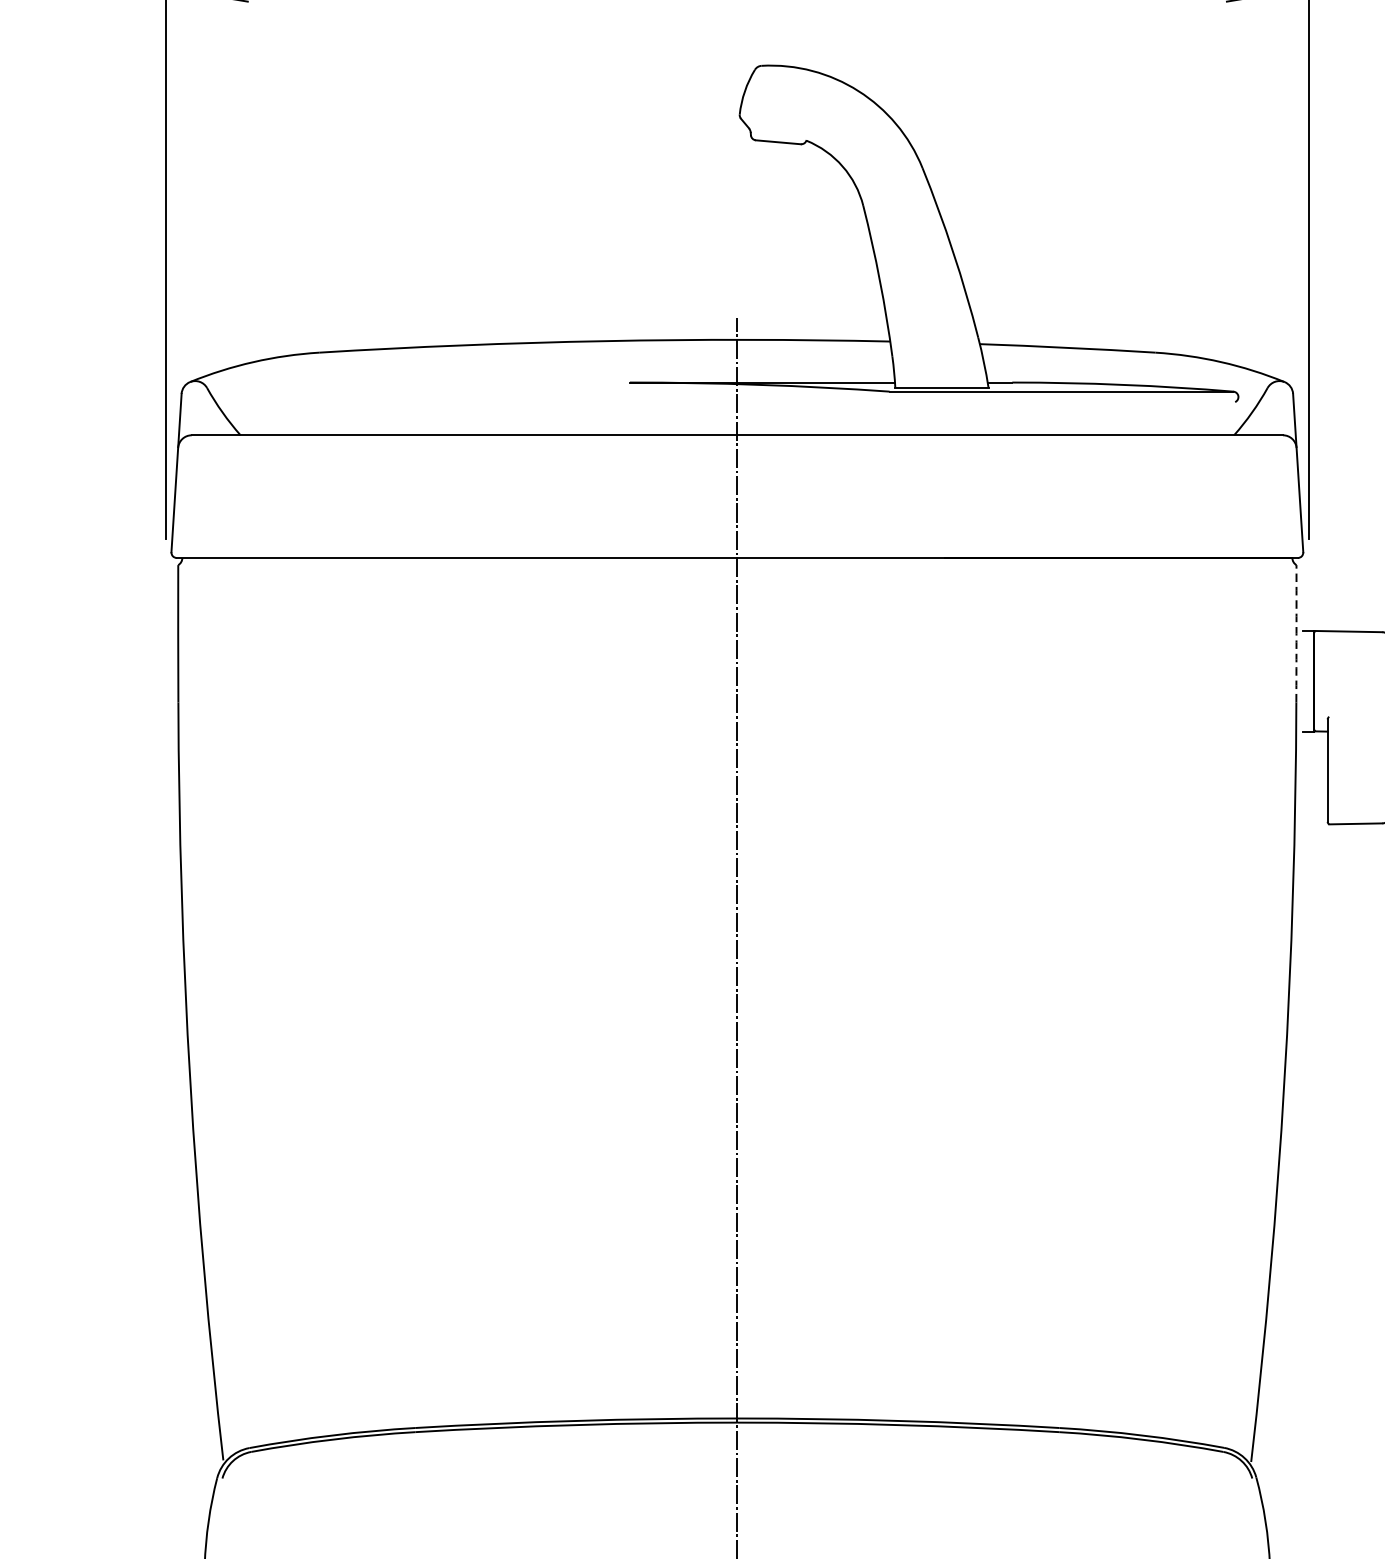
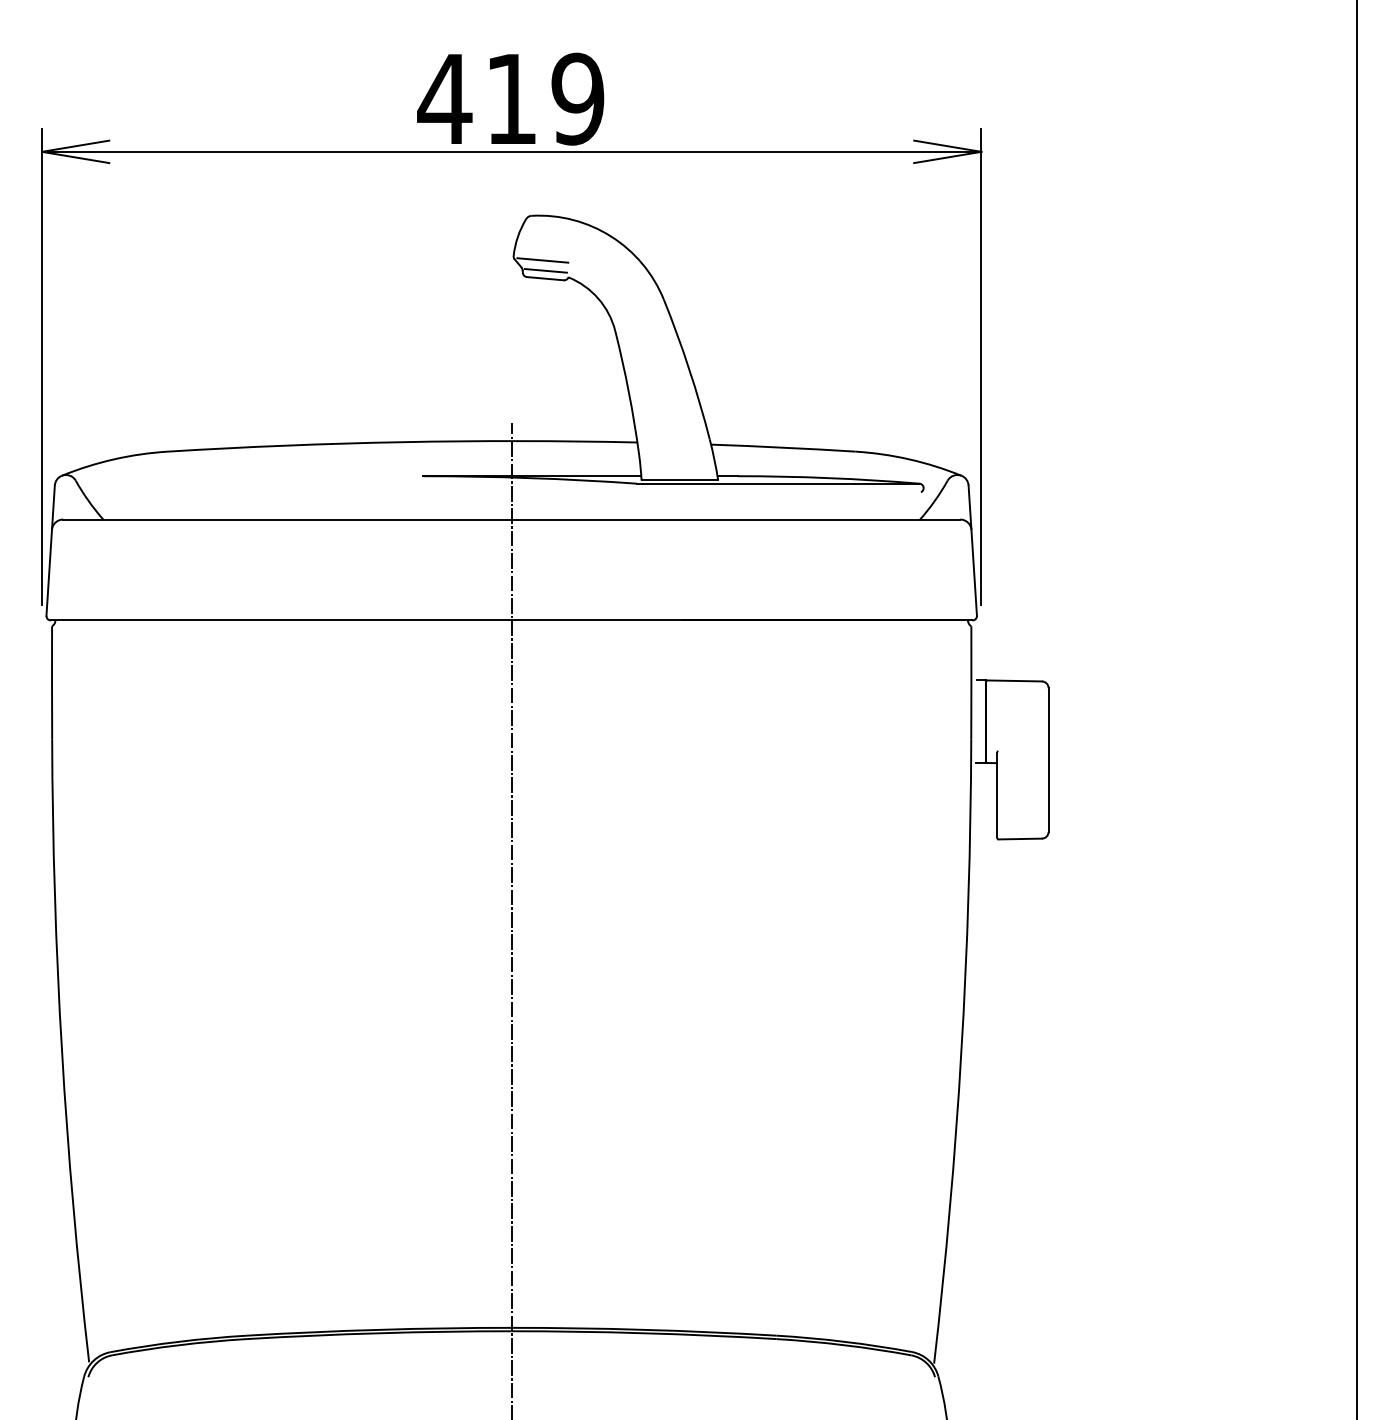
line: (774, 120) -> (542, 260), added
line: (778, 132) -> (545, 270), added
arc: (1296, 633) -> (971, 682), dashed -> solid

